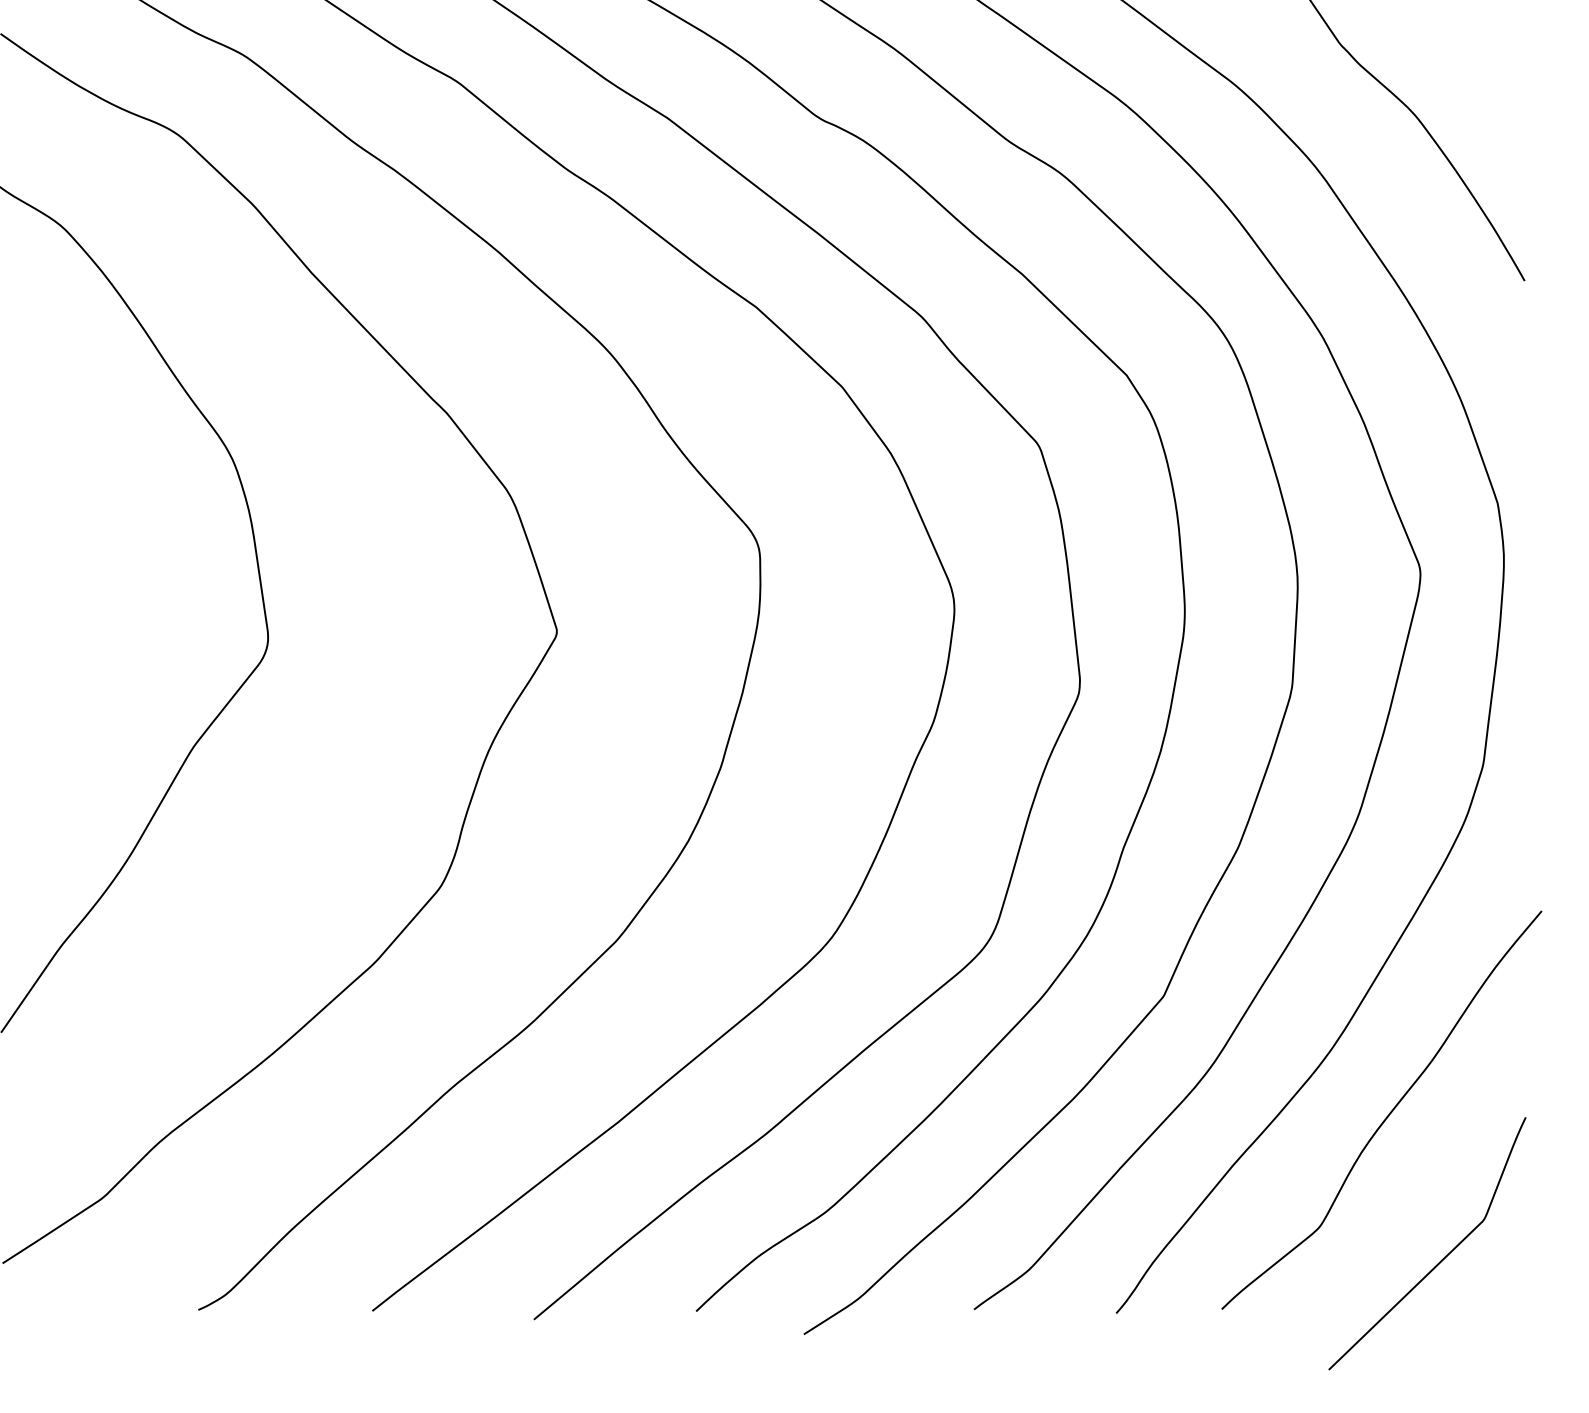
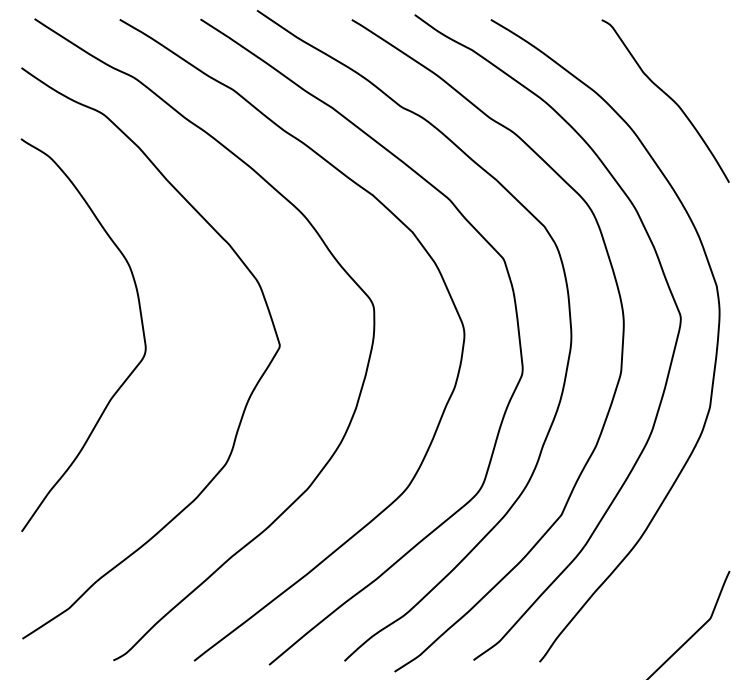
curve: (1387, 1113) -> (665, 569), removed

